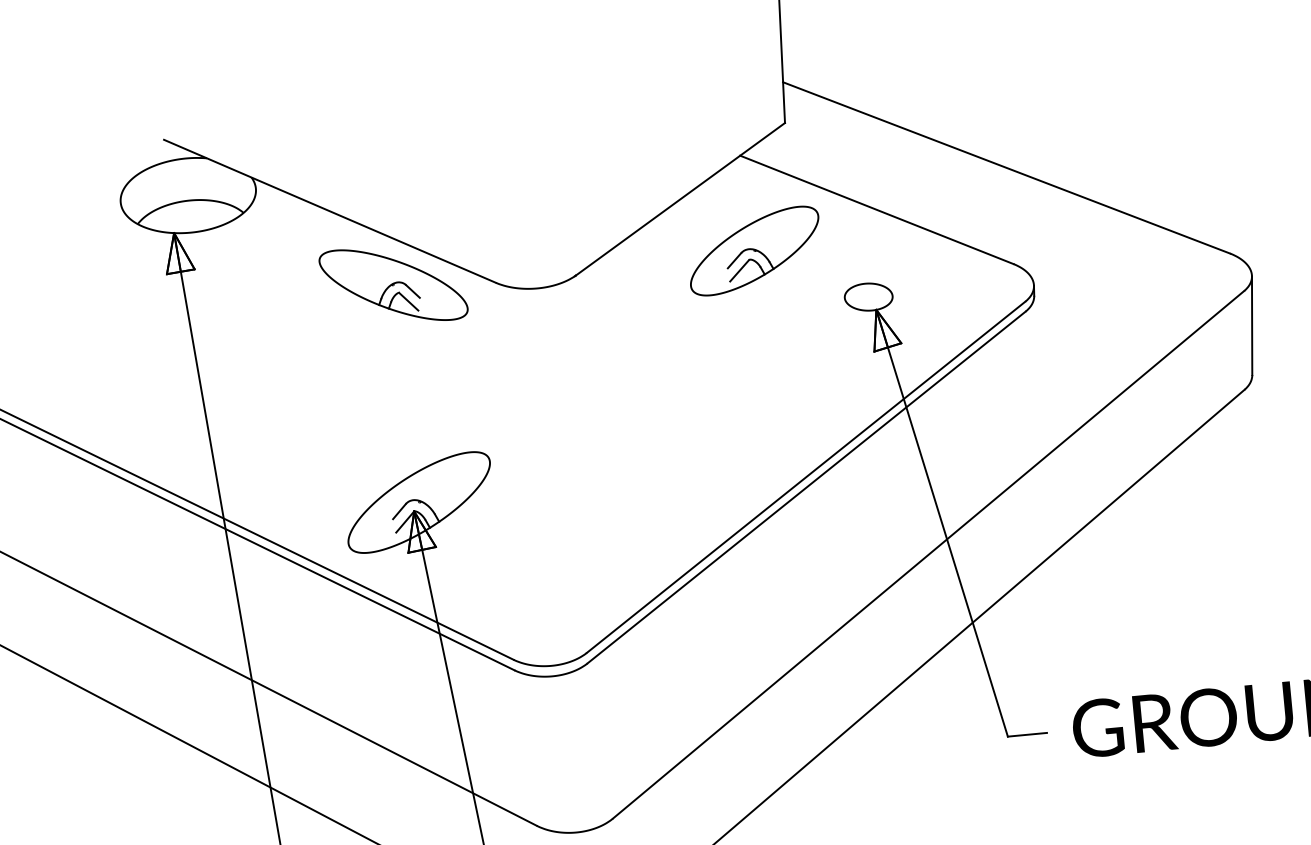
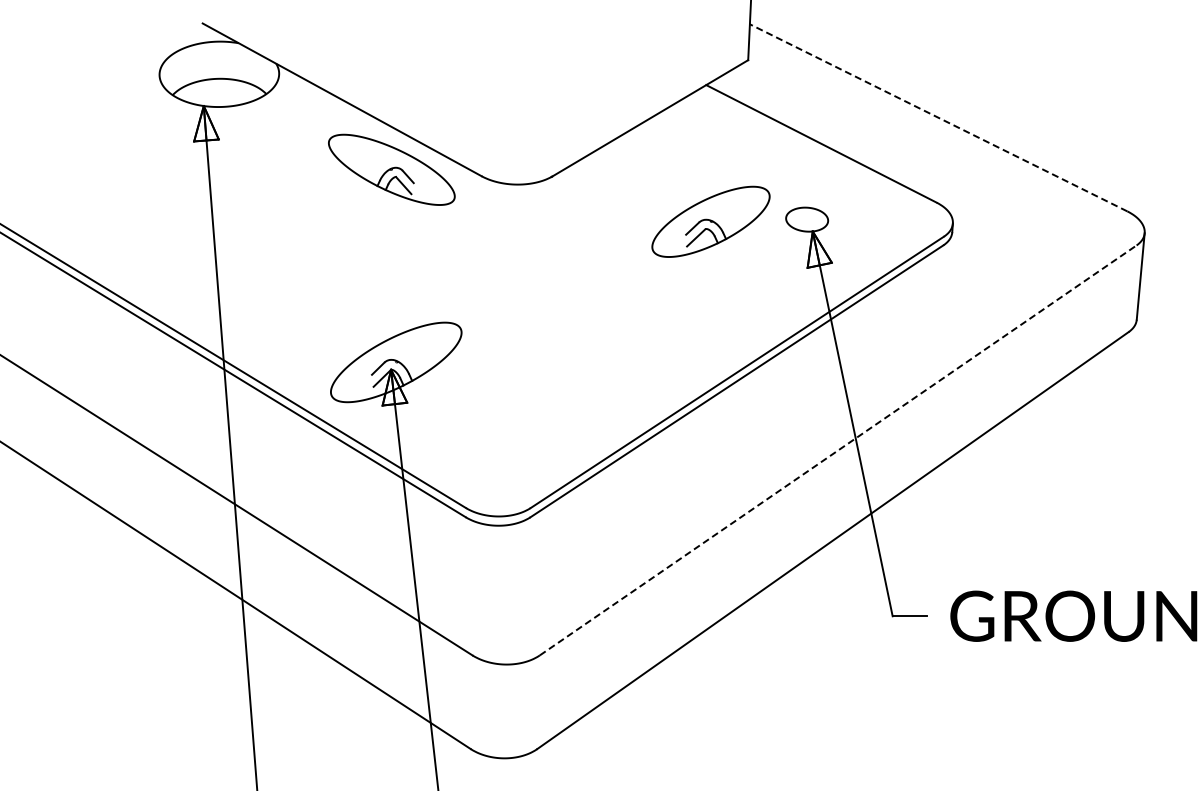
line: (1006, 167) -> (938, 117), solid -> dashed
part: (754, 250) -> (710, 221), moved
line: (928, 554) -> (838, 450), solid -> dashed

